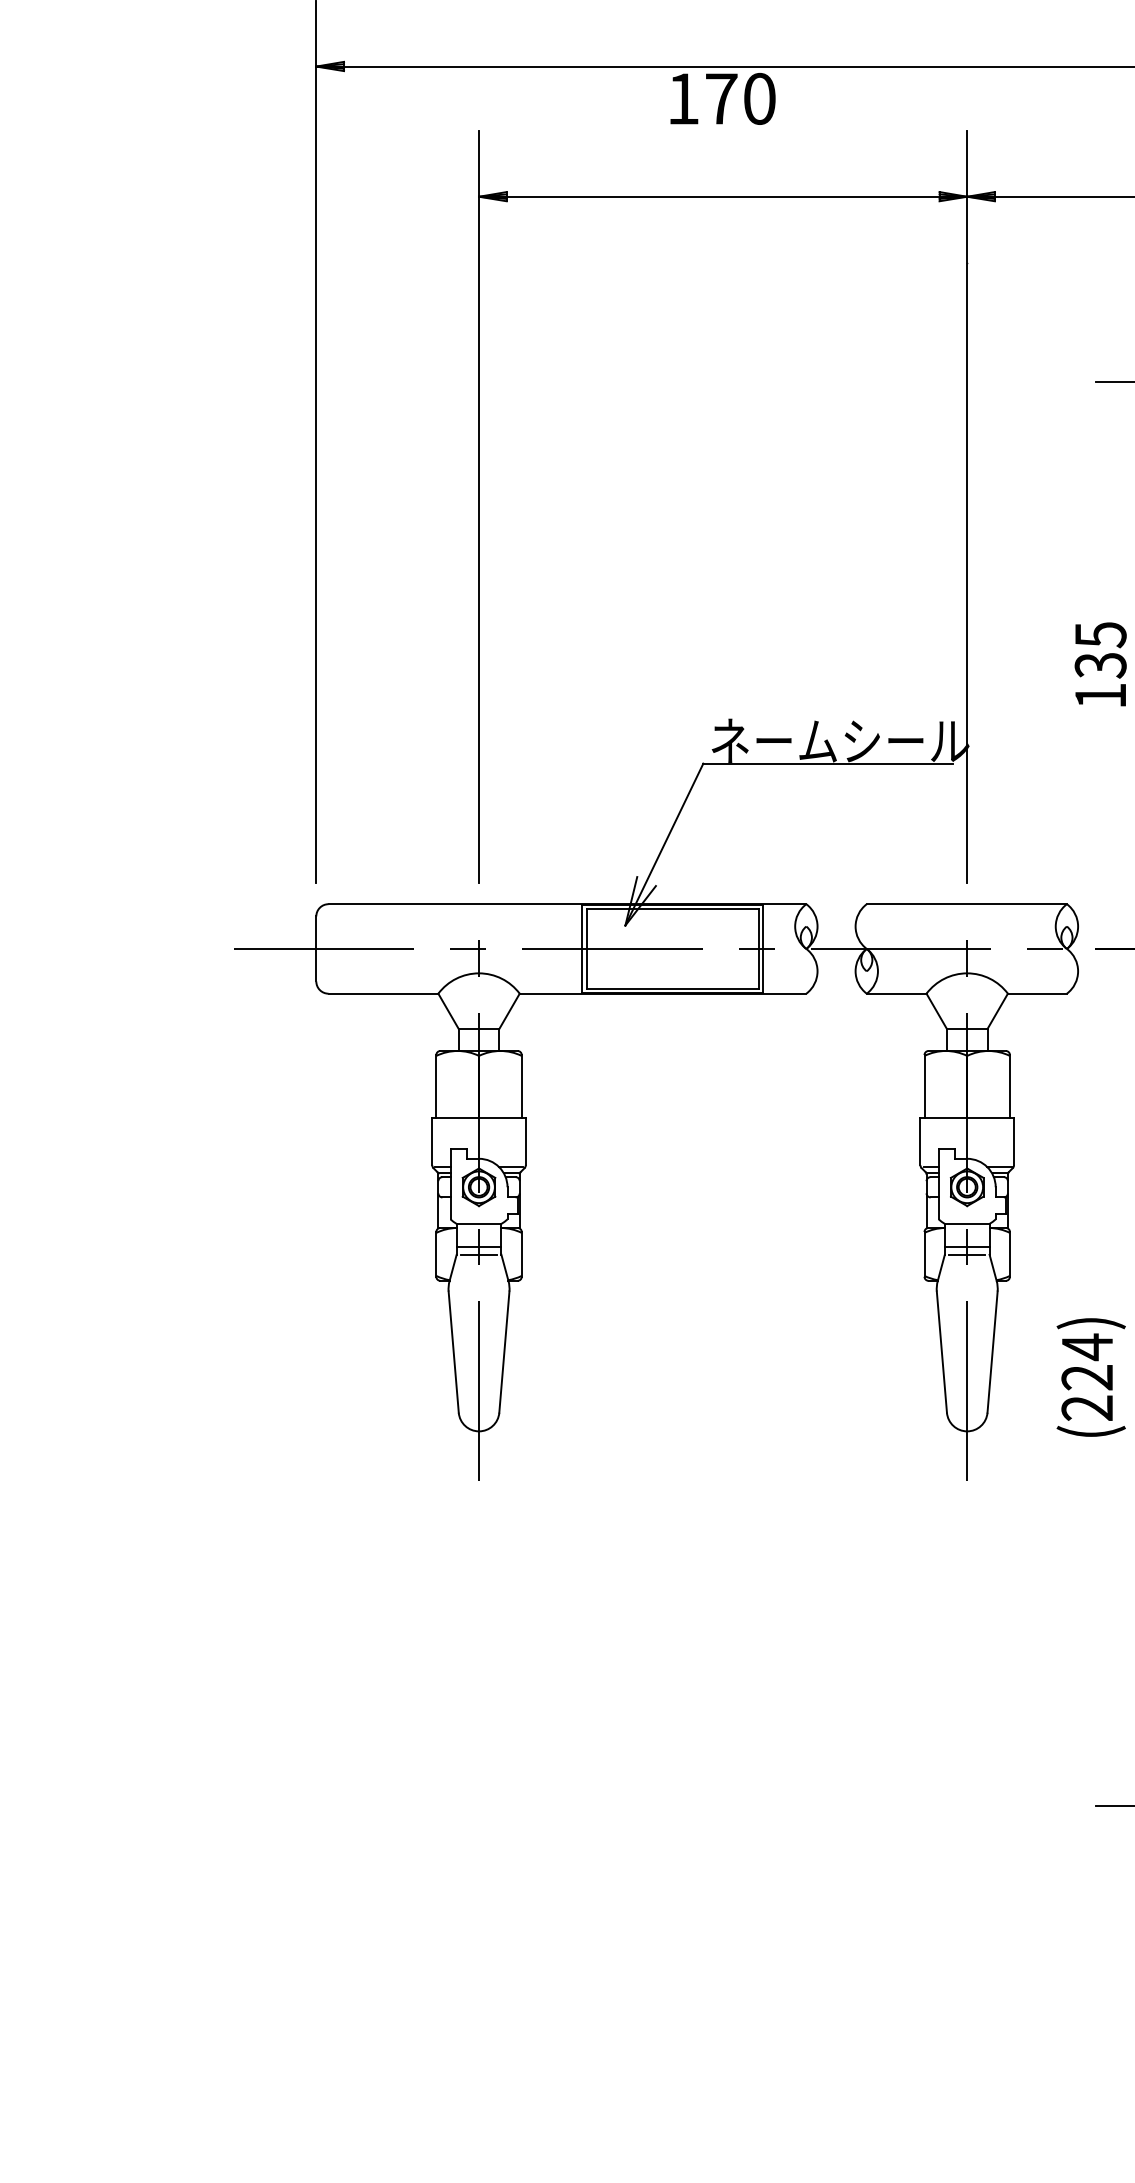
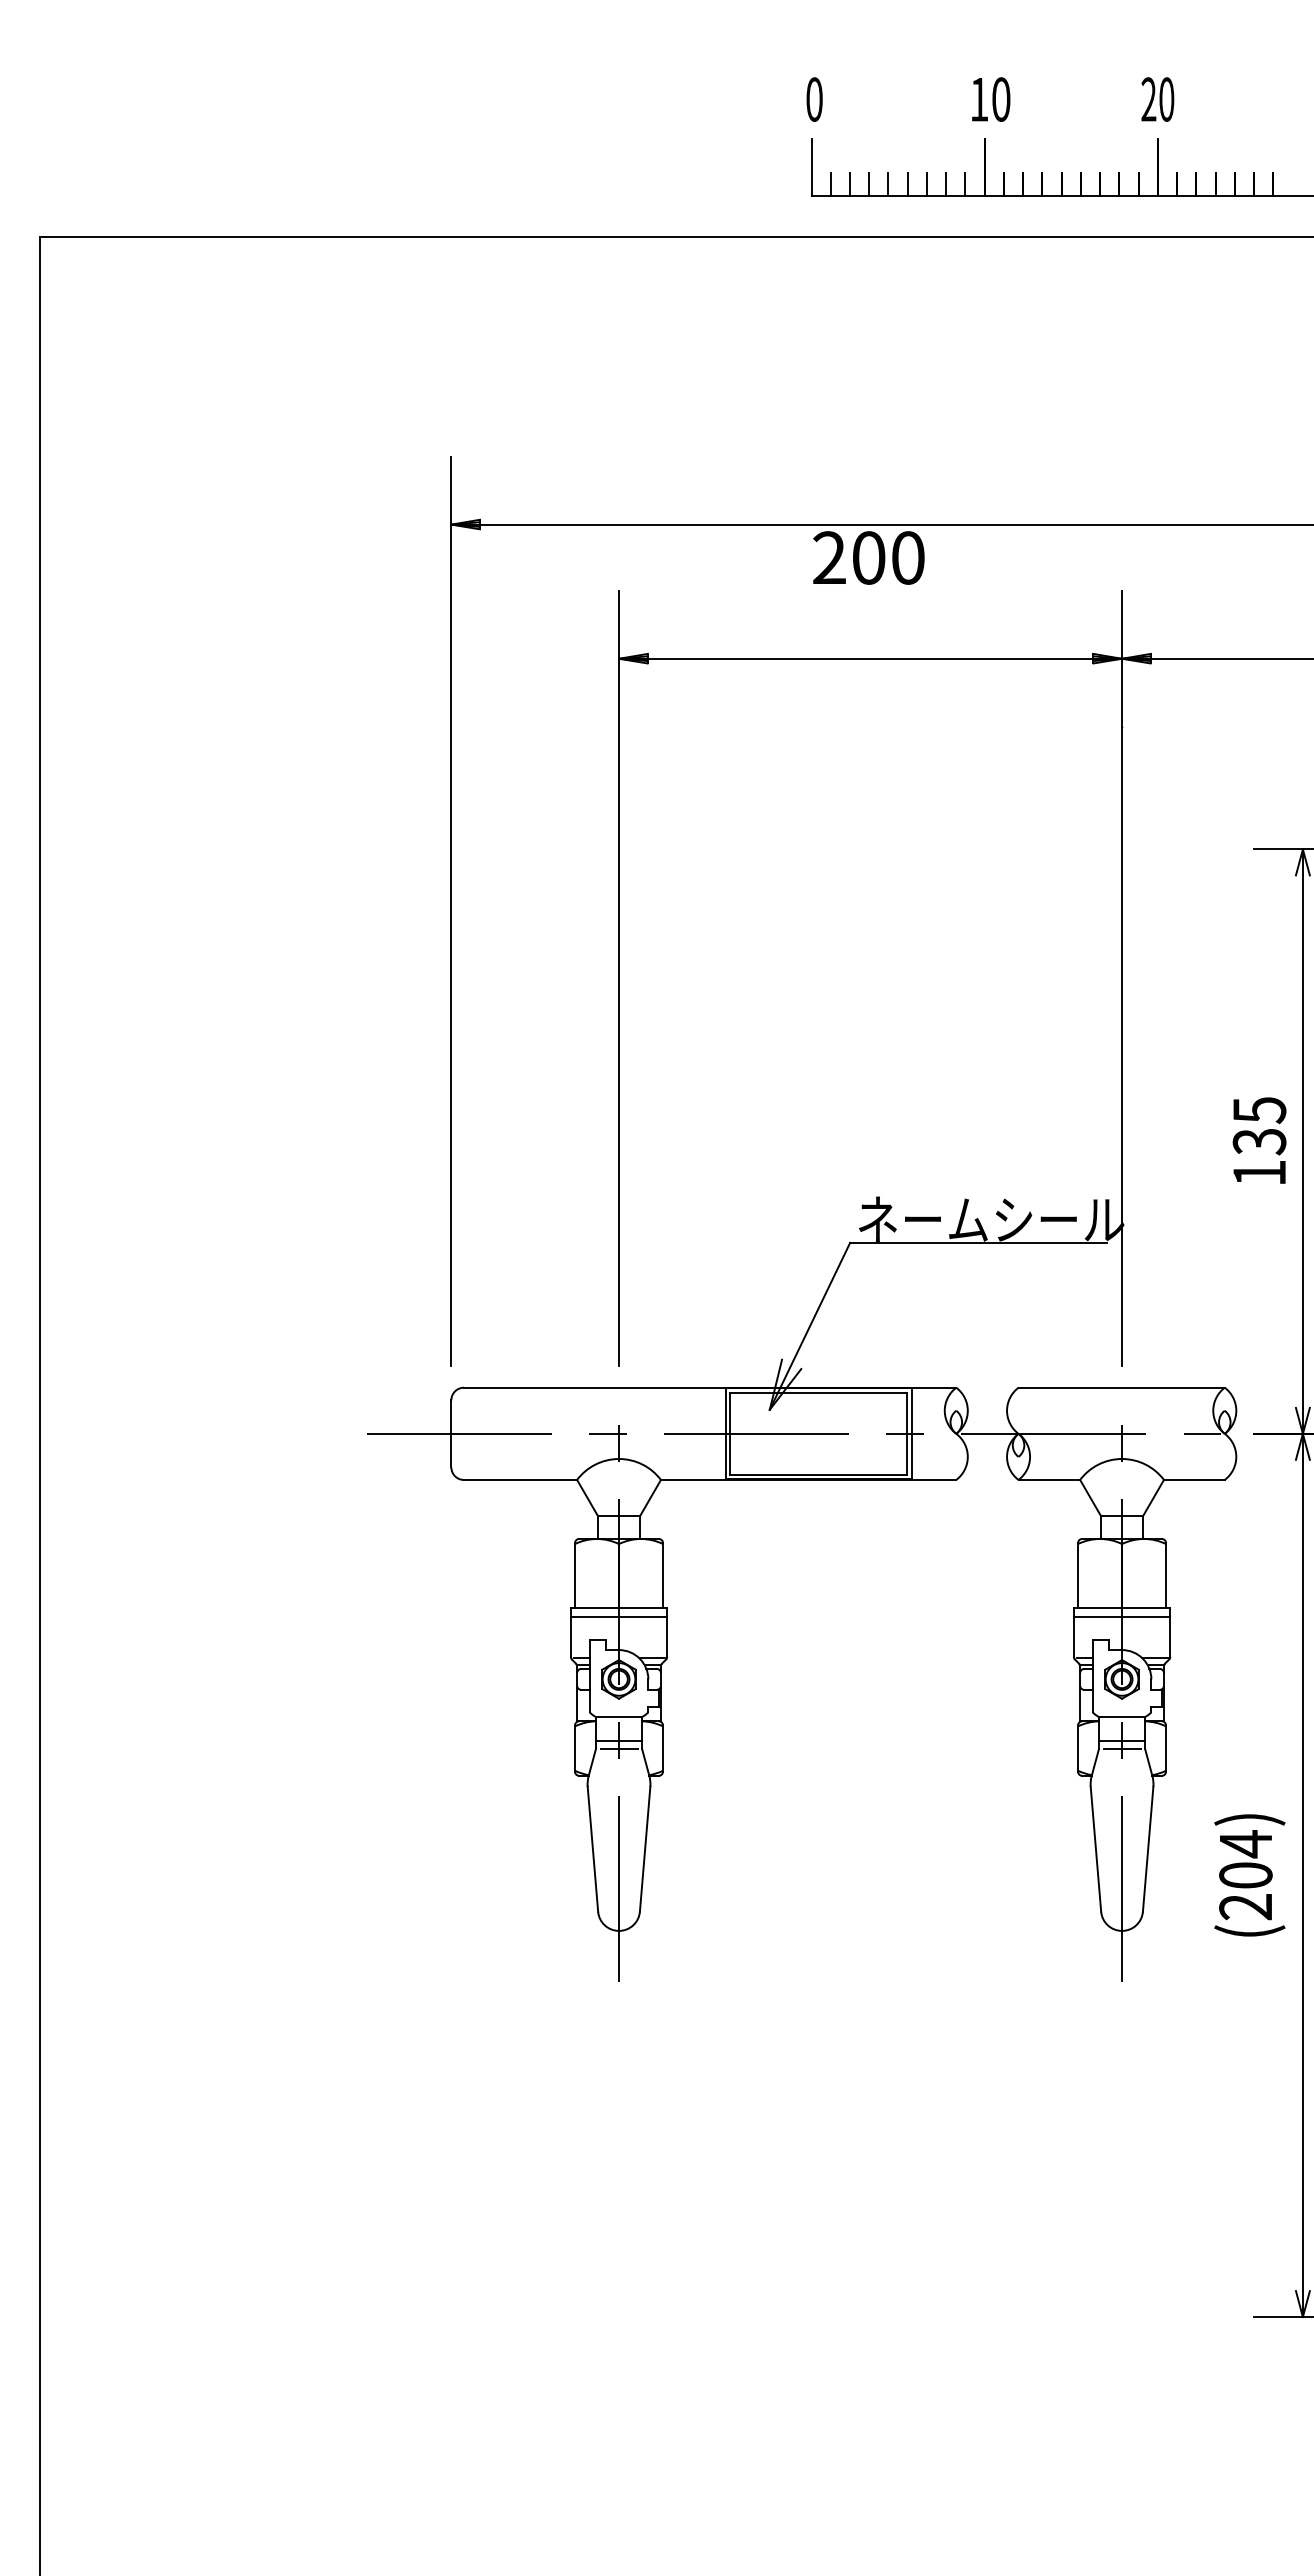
text: (702, 98) -> (849, 557), 170 -> 200
line: (478, 1126) -> (618, 1616), added
line: (966, 1126) -> (1121, 1616), added
text: (1087, 1377) -> (1245, 1875), (224) -> (204)

